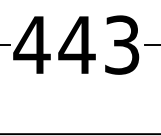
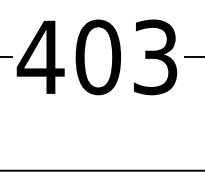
text: (76, 44) -> (97, 56), 443 -> 403

